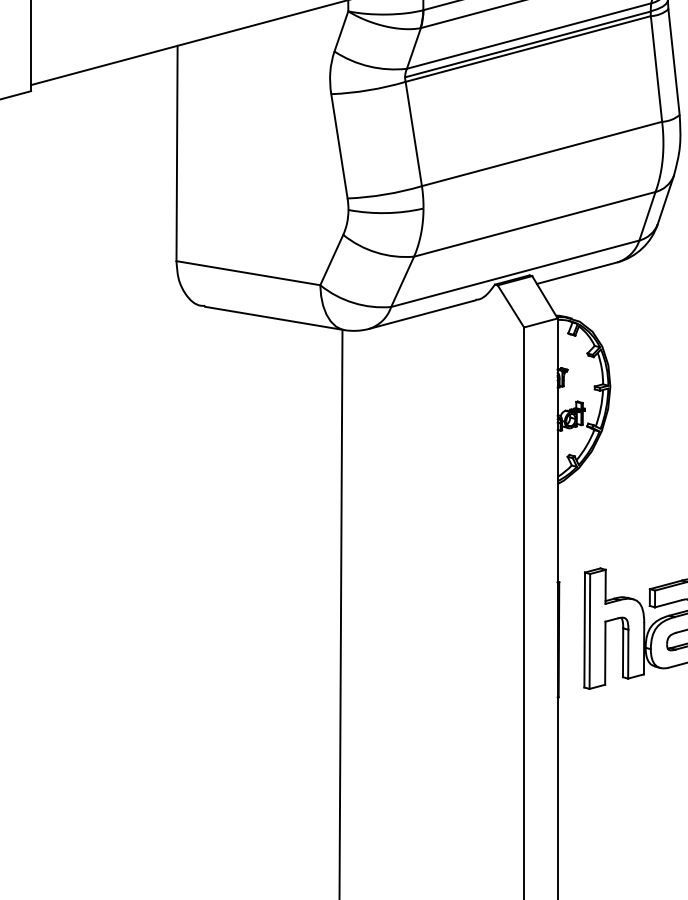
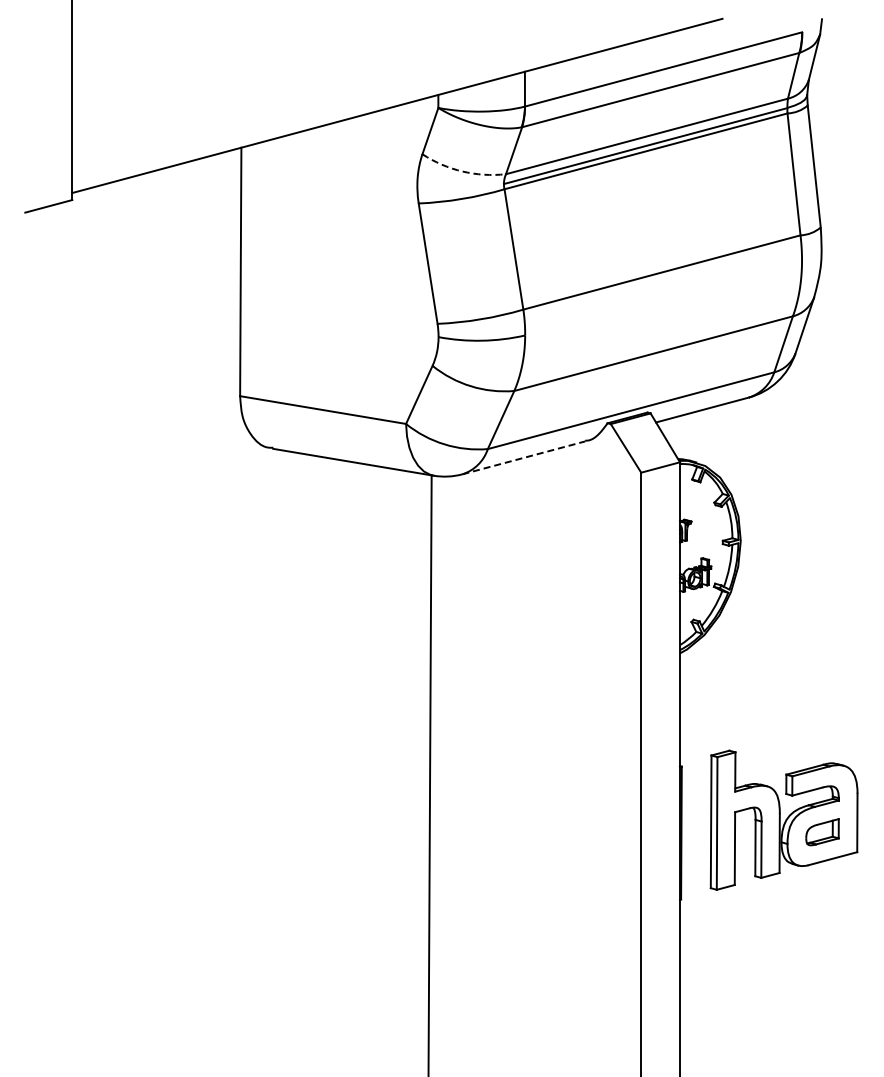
arc: (369, 66) -> (462, 171), solid -> dashed
line: (422, 314) -> (523, 457), solid -> dashed

